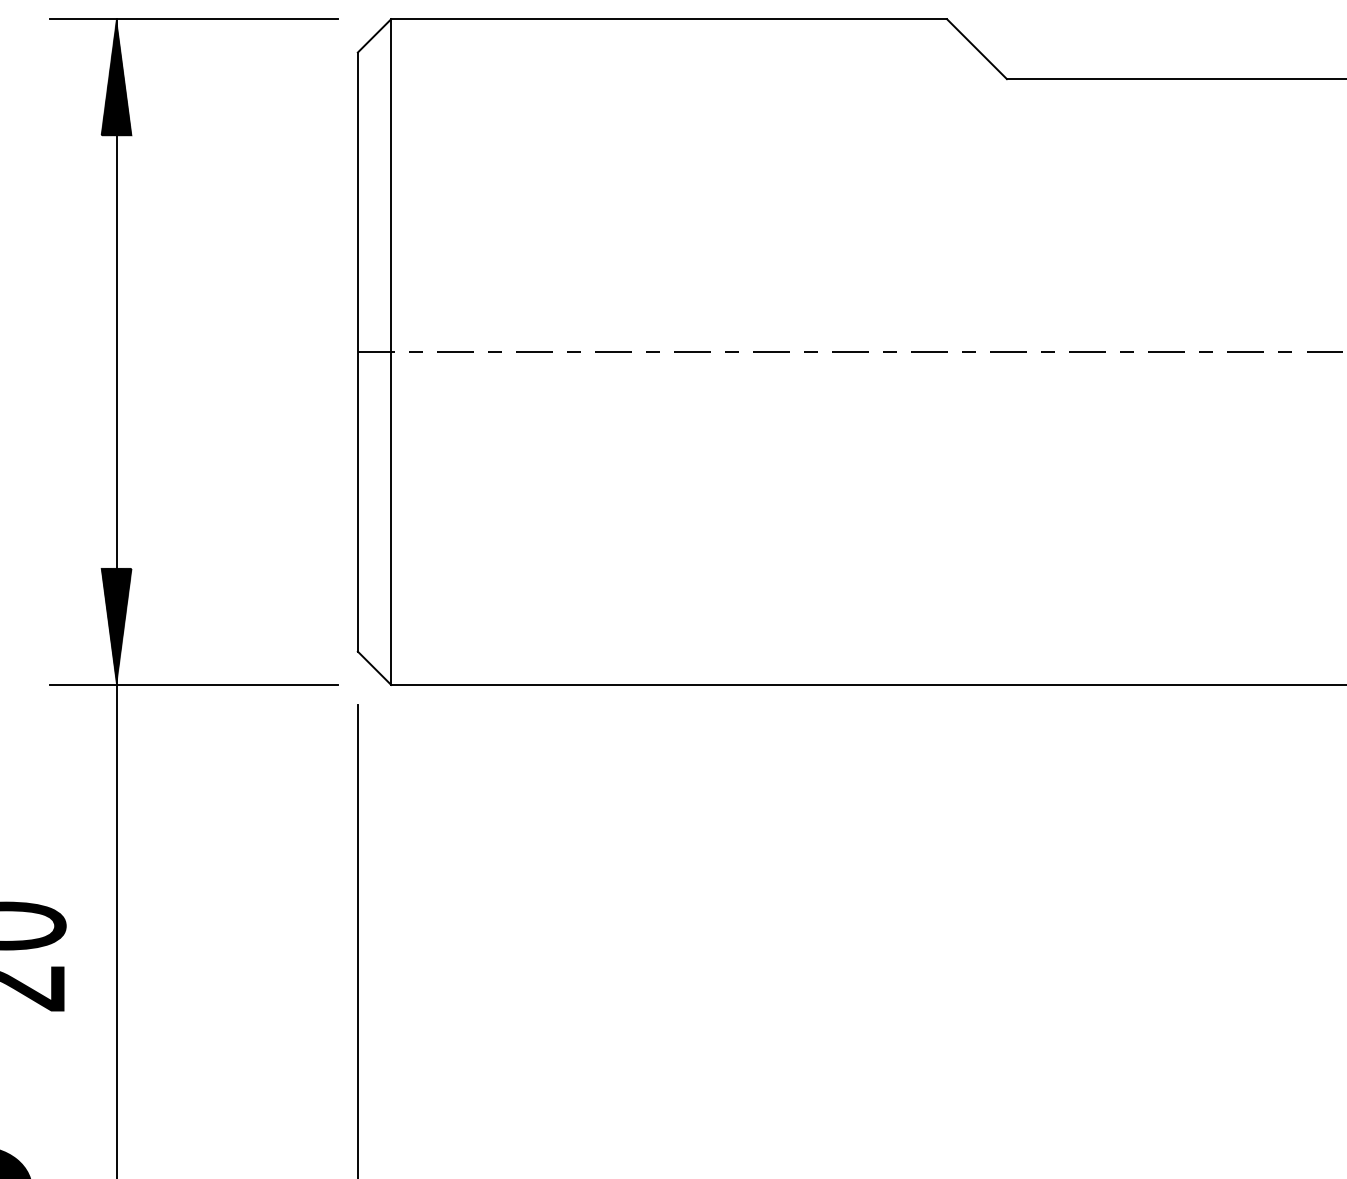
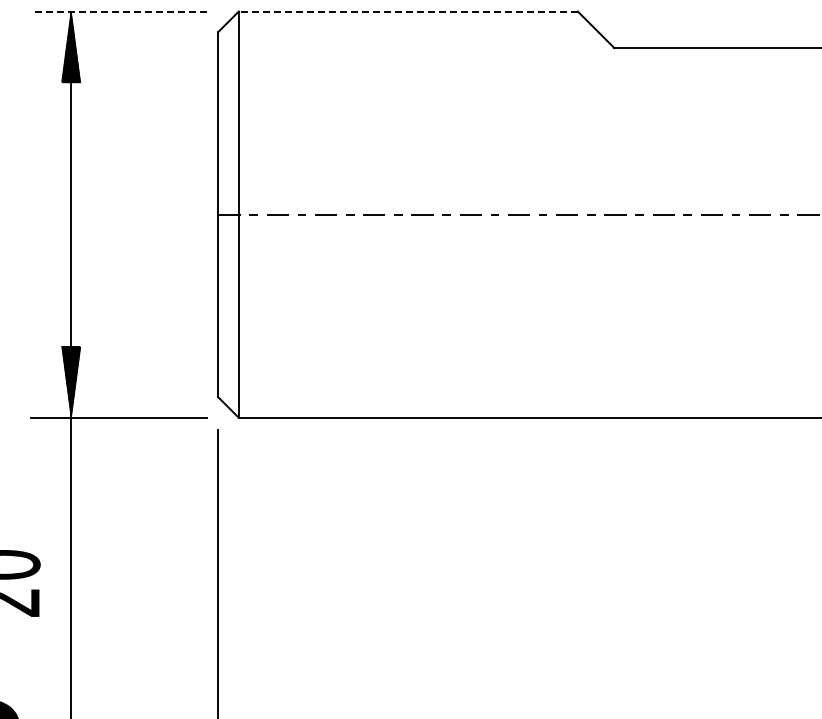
line: (194, 19) -> (118, 11), solid -> dashed
line: (669, 19) -> (408, 11), solid -> dashed

